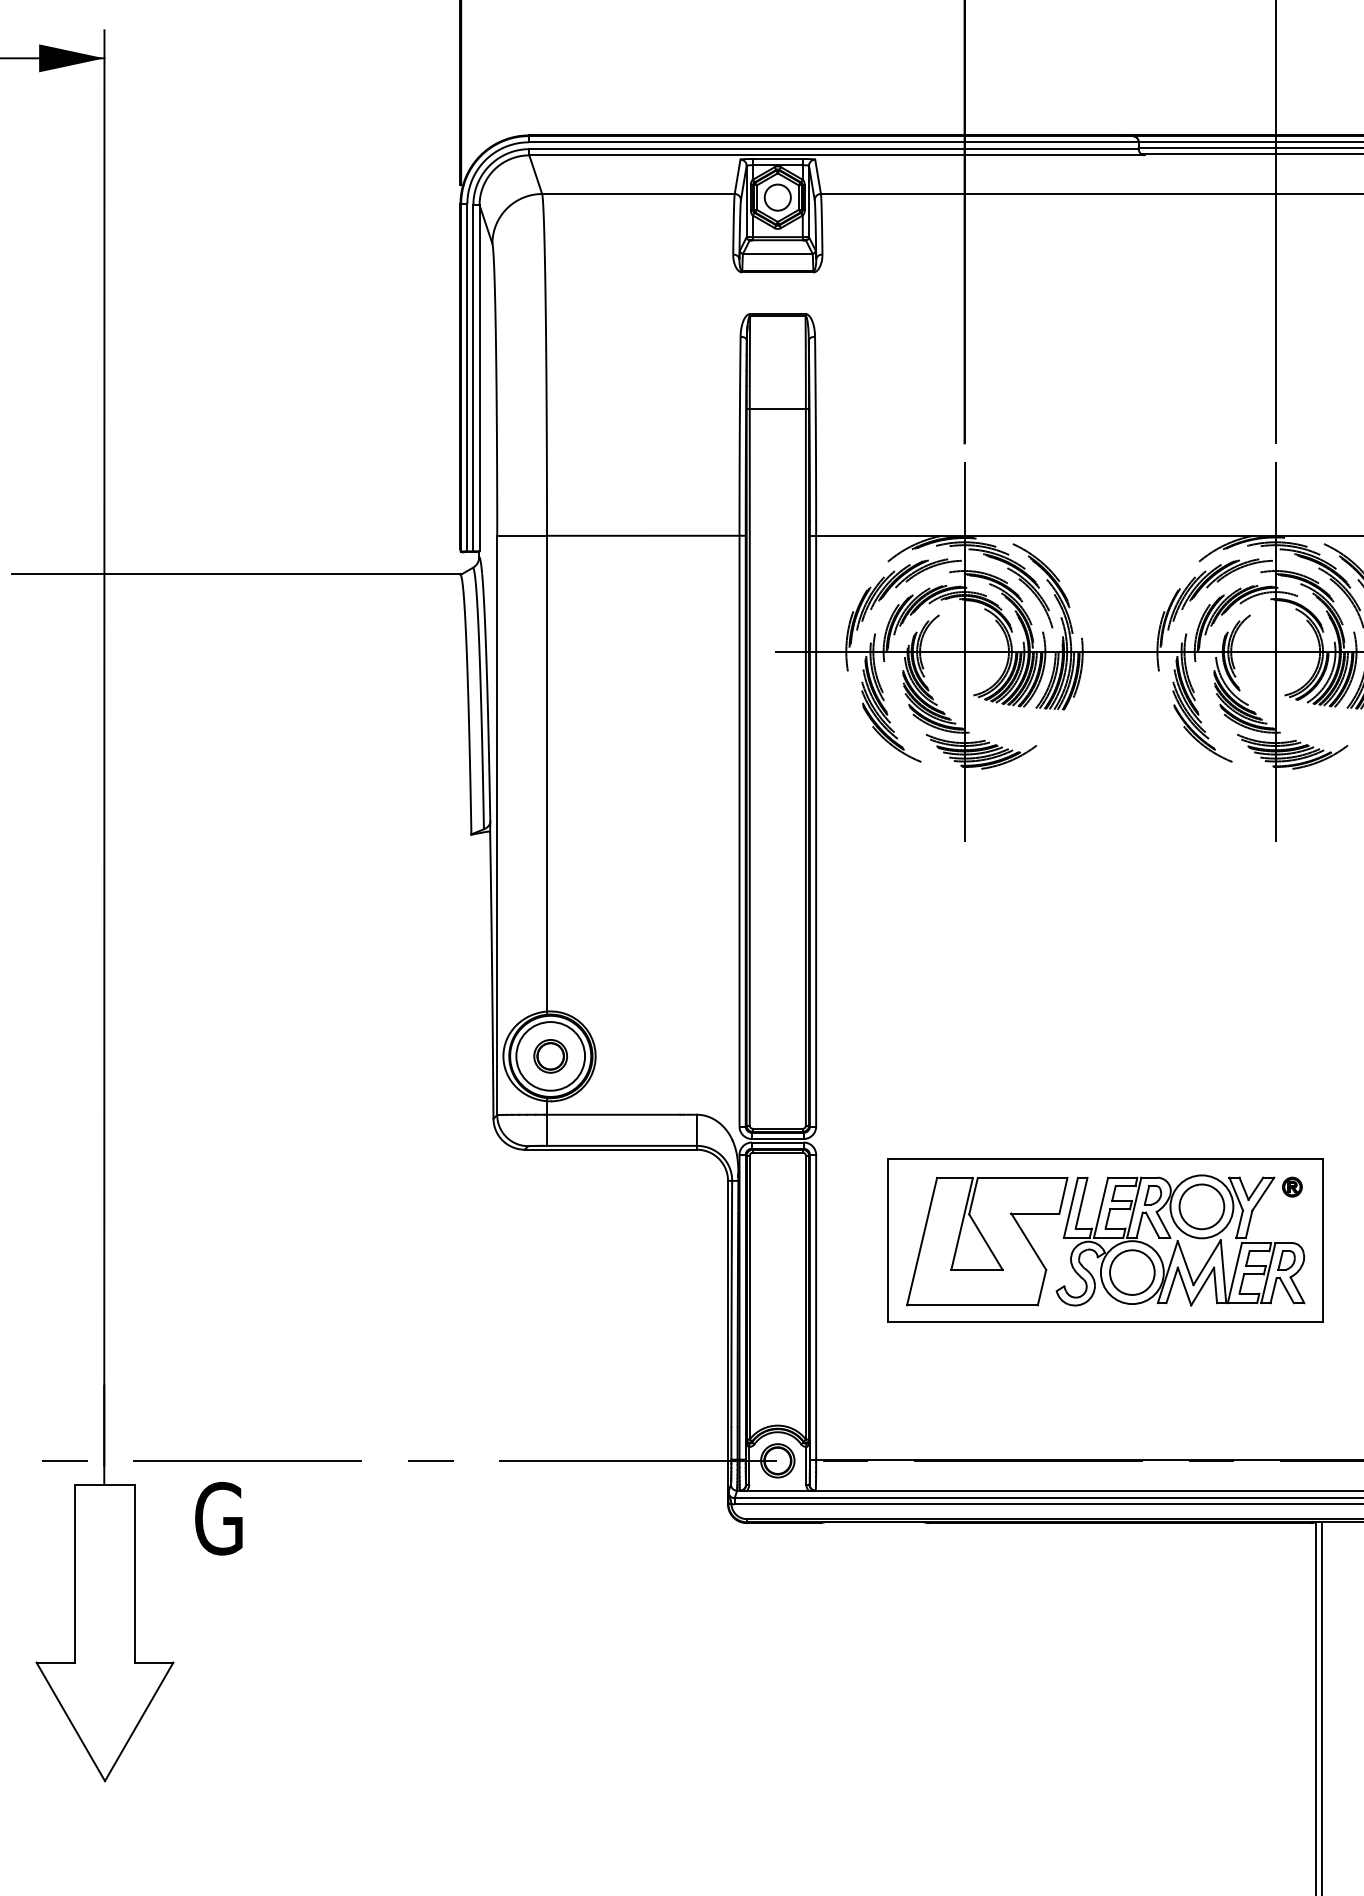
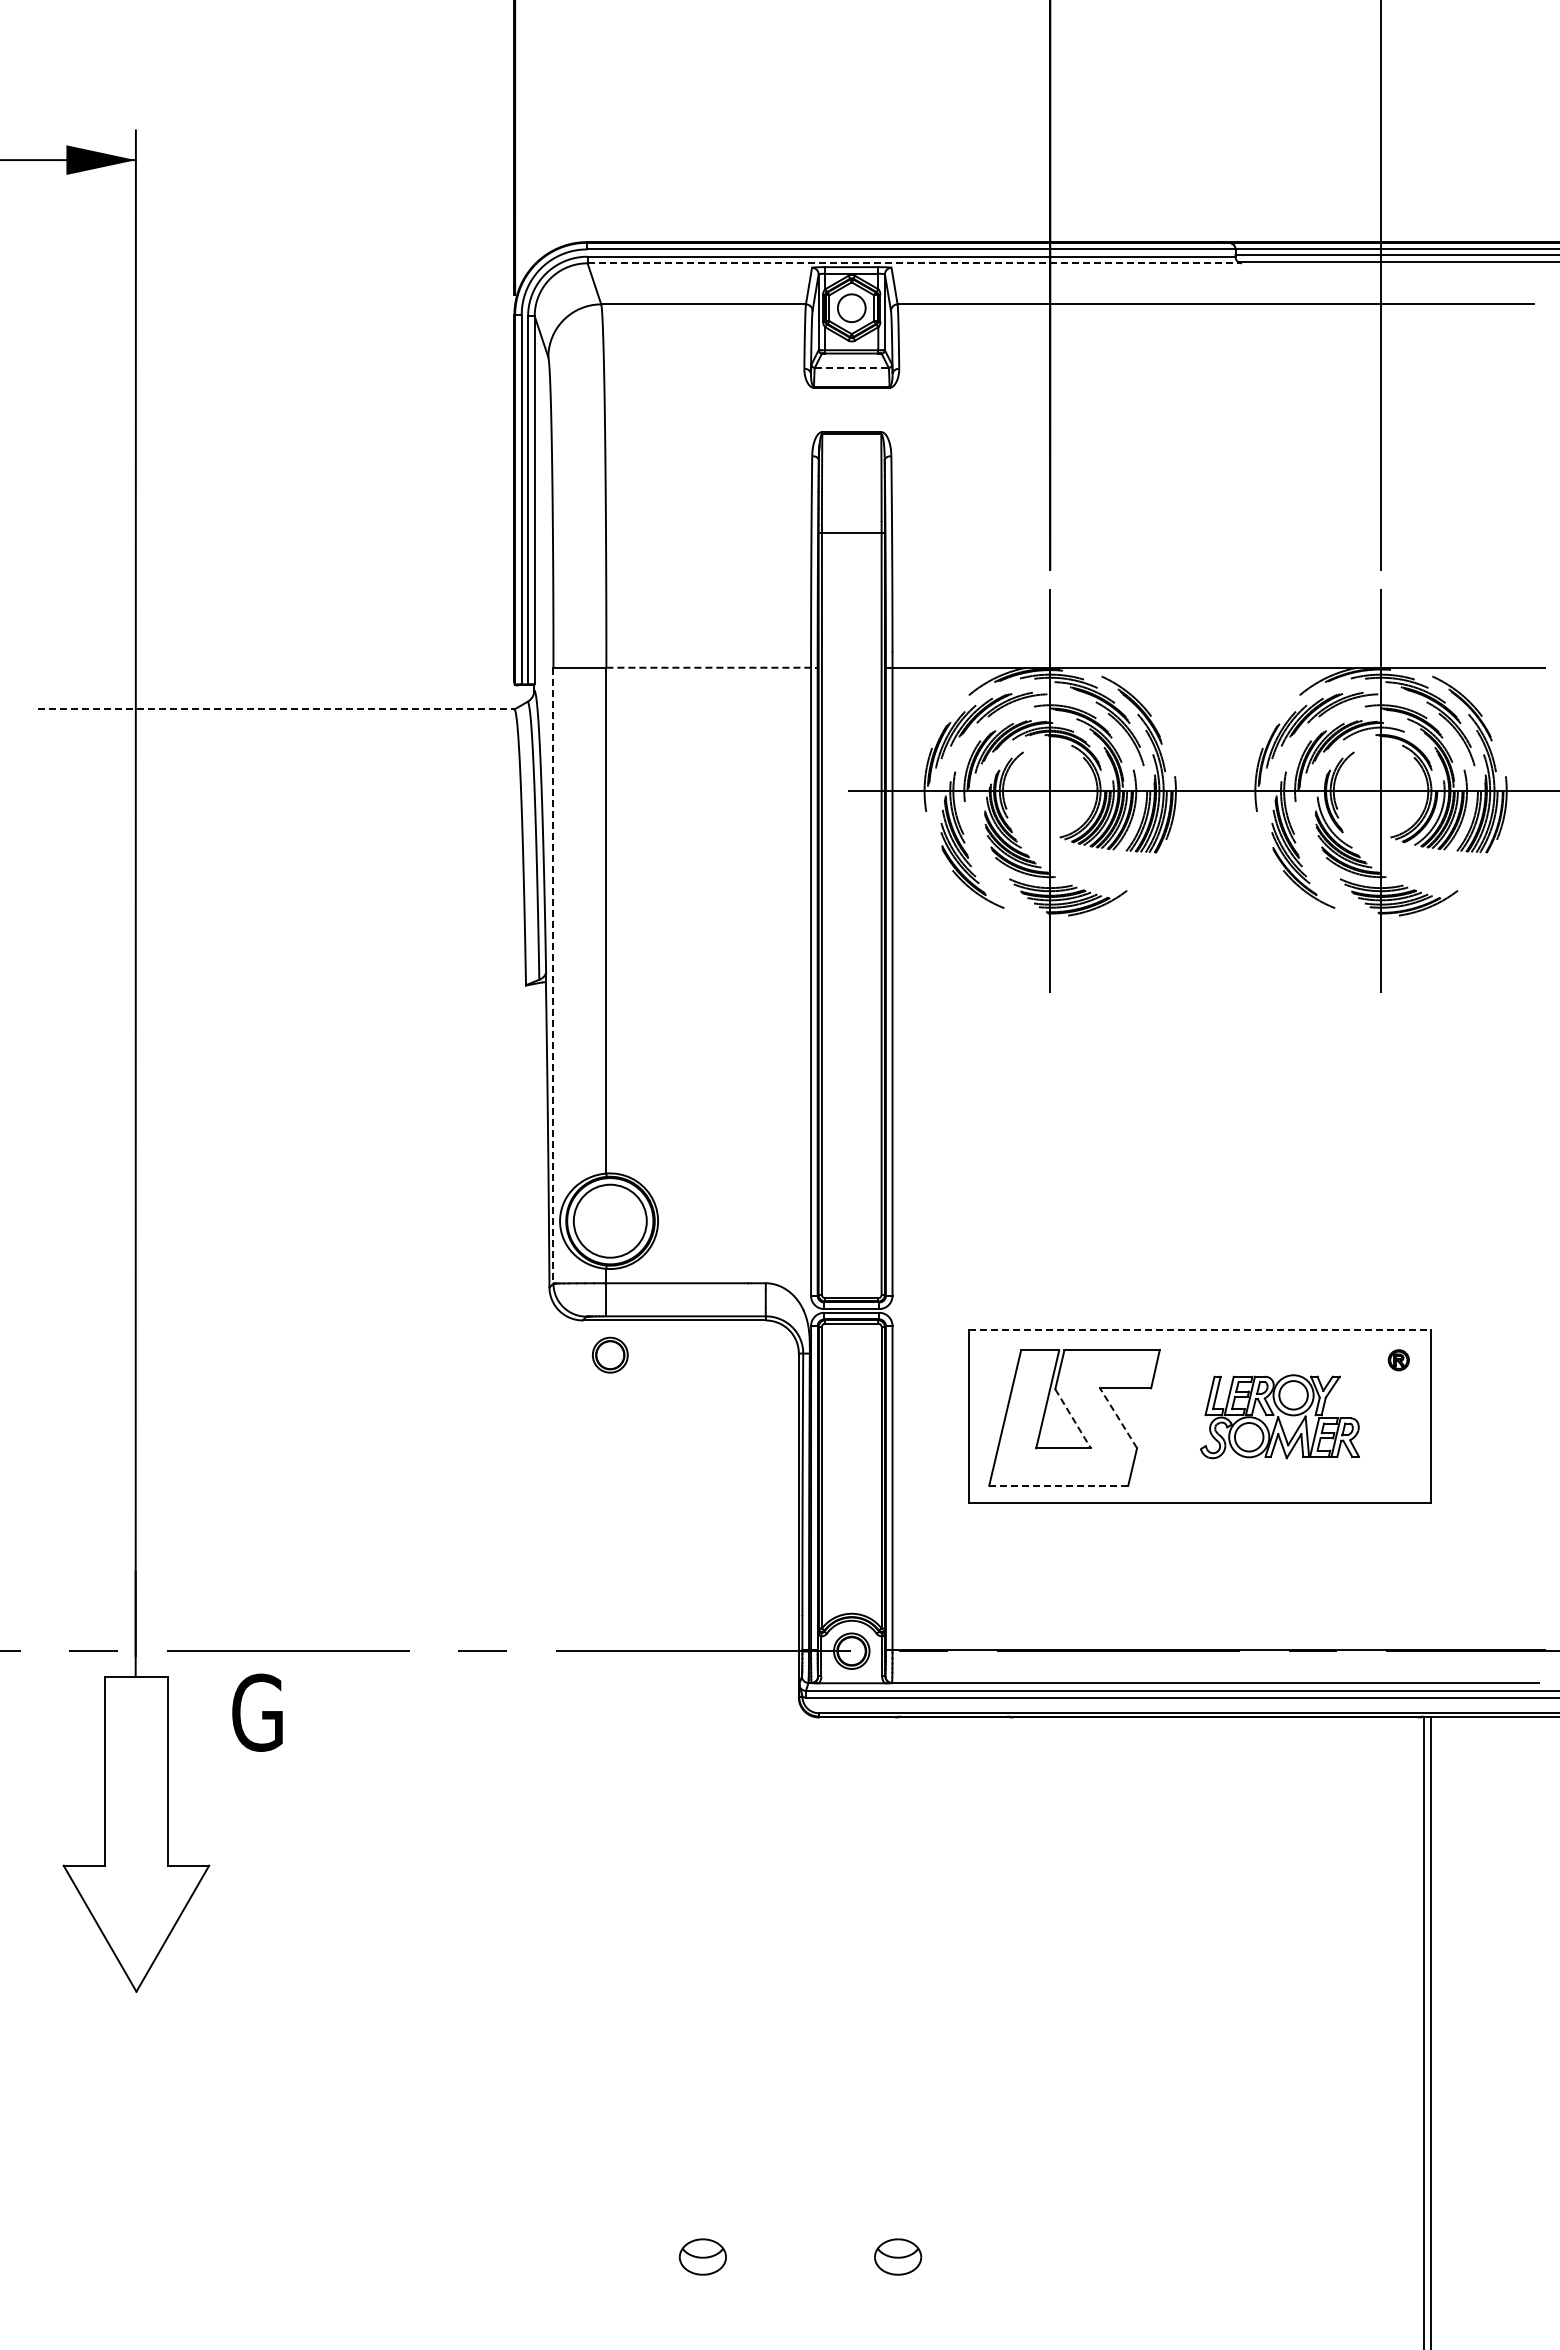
line: (837, 155) -> (915, 263), solid -> dashed
line: (777, 253) -> (851, 367), solid -> dashed
line: (646, 535) -> (712, 667), solid -> dashed
line: (237, 574) -> (277, 708), solid -> dashed
line: (497, 825) -> (553, 975), solid -> dashed
part: (550, 1055) -> (610, 1354), moved
line: (1105, 1159) -> (1200, 1330), solid -> dashed
part: (1180, 1240) -> (1279, 1416), size x0.6
line: (986, 1241) -> (1073, 1418), solid -> dashed
line: (1028, 1241) -> (1118, 1417), solid -> dashed
line: (972, 1304) -> (1058, 1485), solid -> dashed

